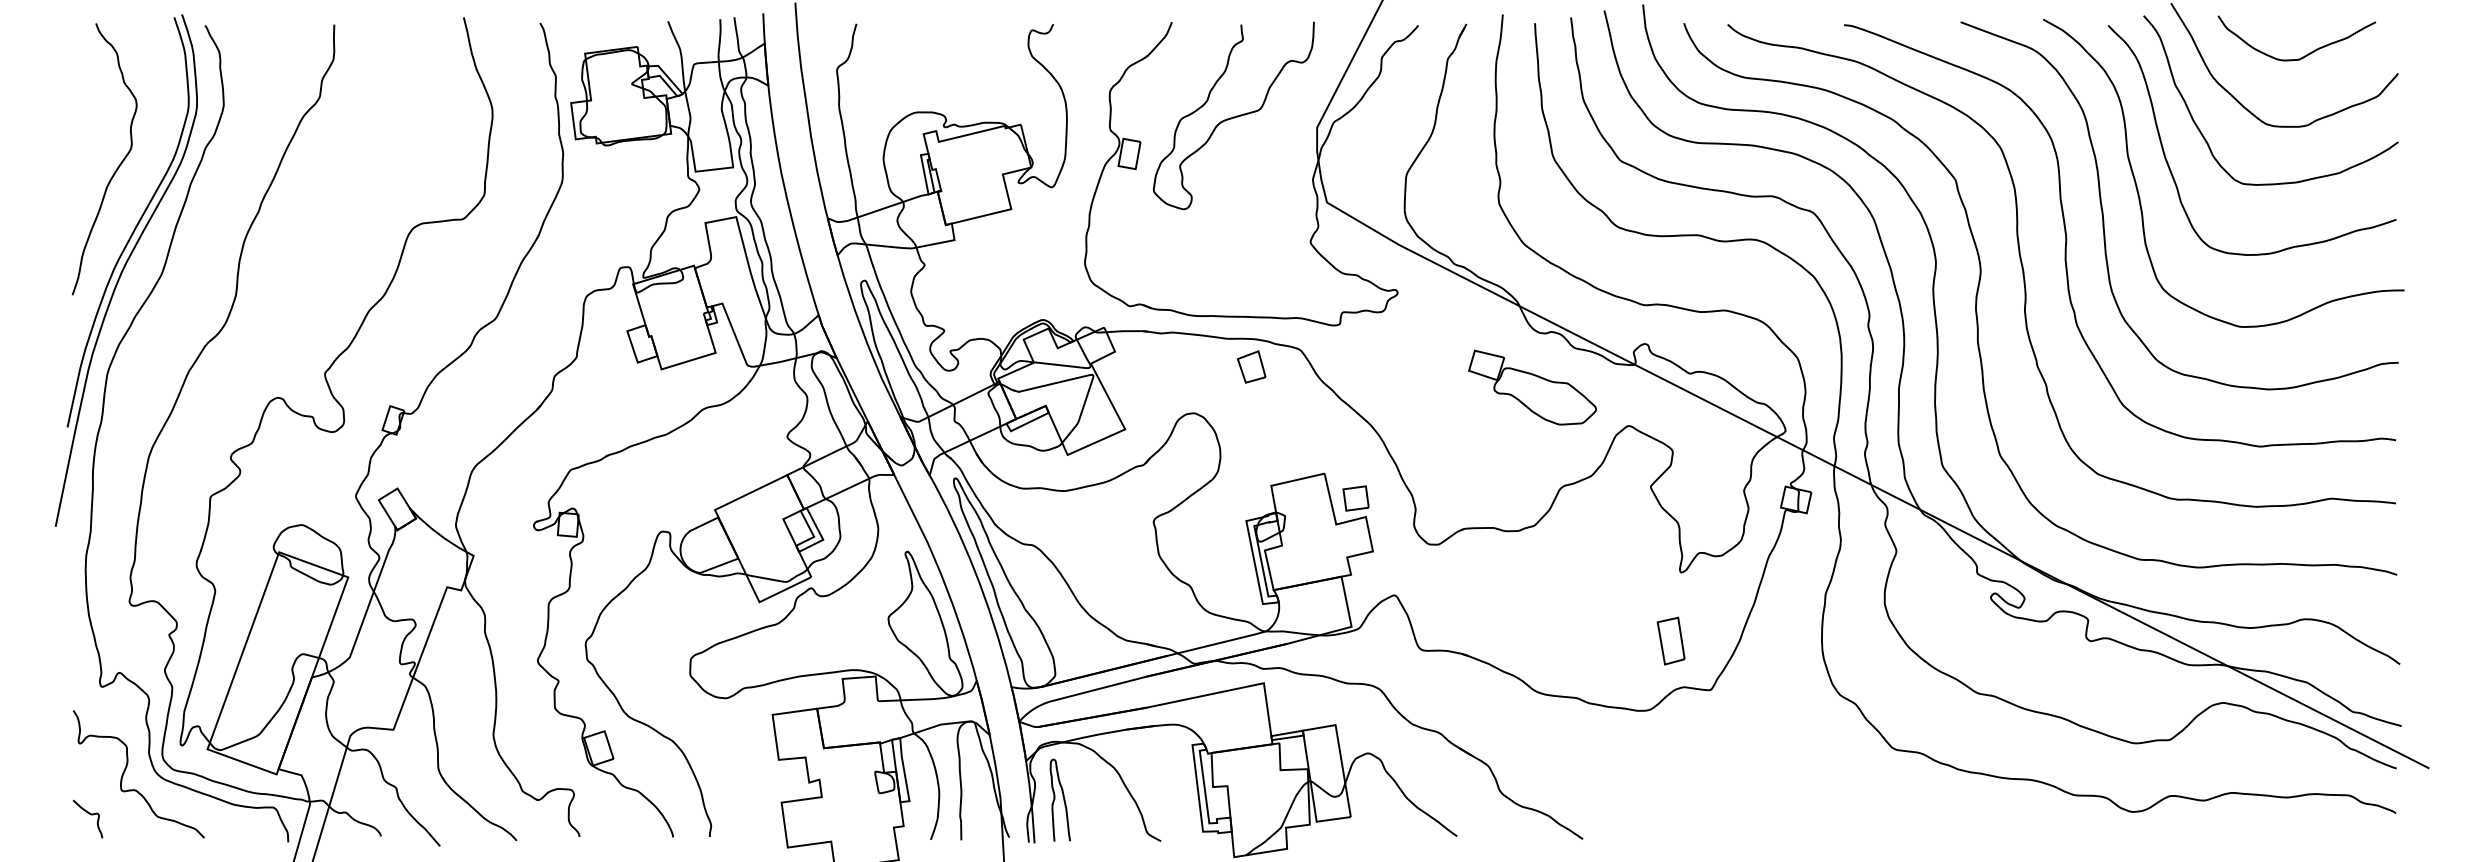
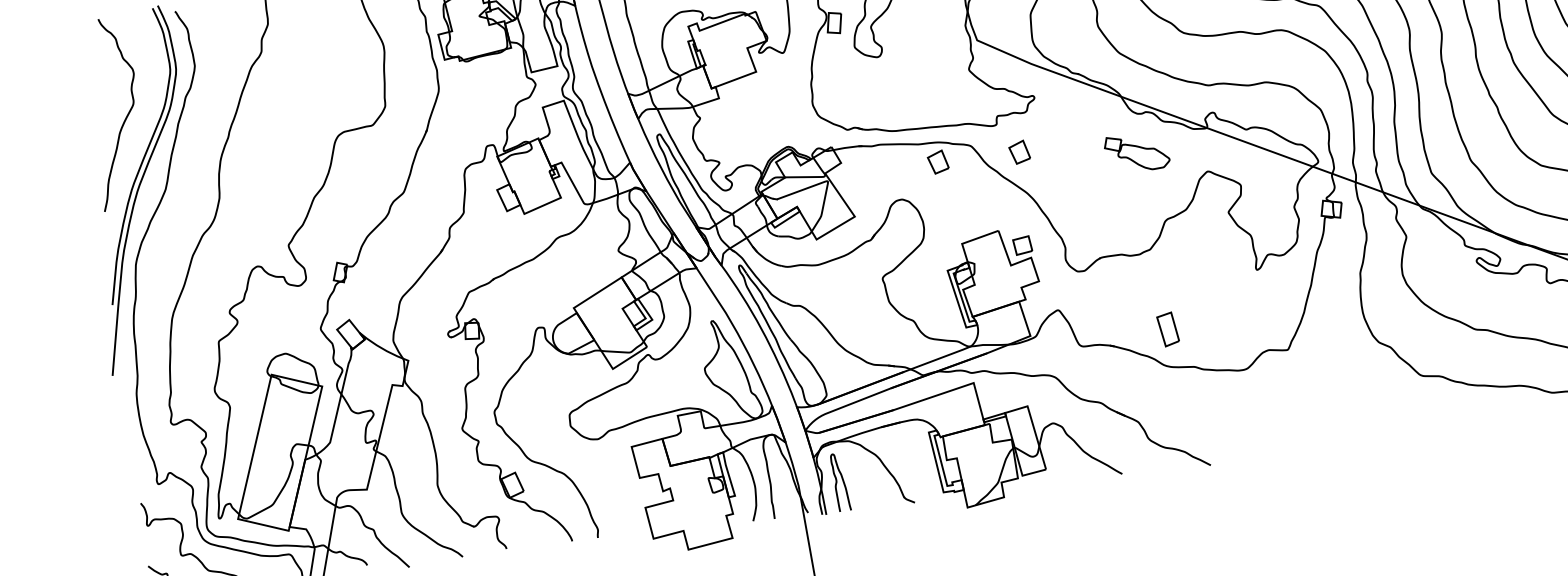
part: (1367, 366) -> (1019, 151), added
part: (1532, 387) -> (1137, 152), size x0.7
part: (1670, 640) -> (1167, 329), moved

